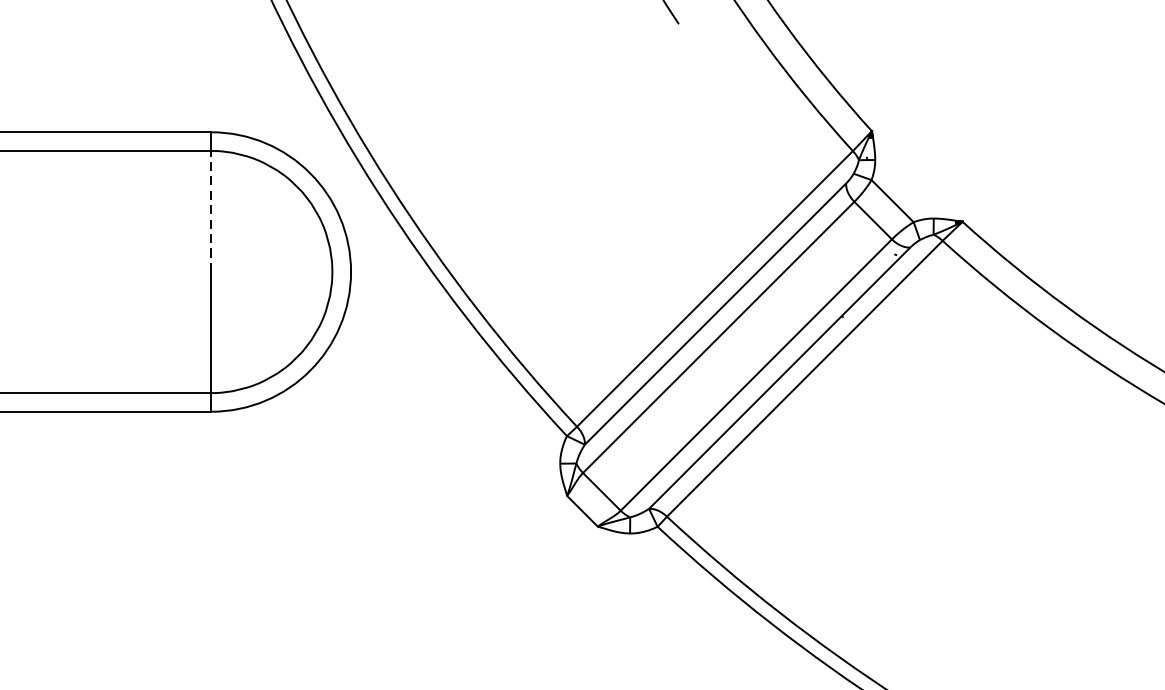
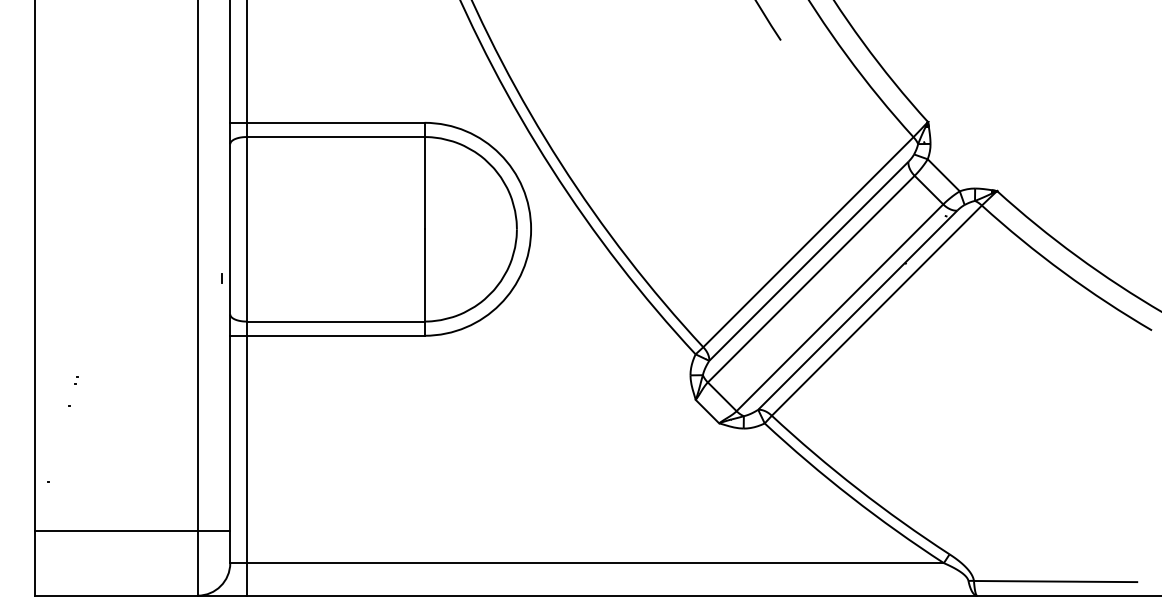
line: (211, 210) -> (424, 182), dashed -> solid

